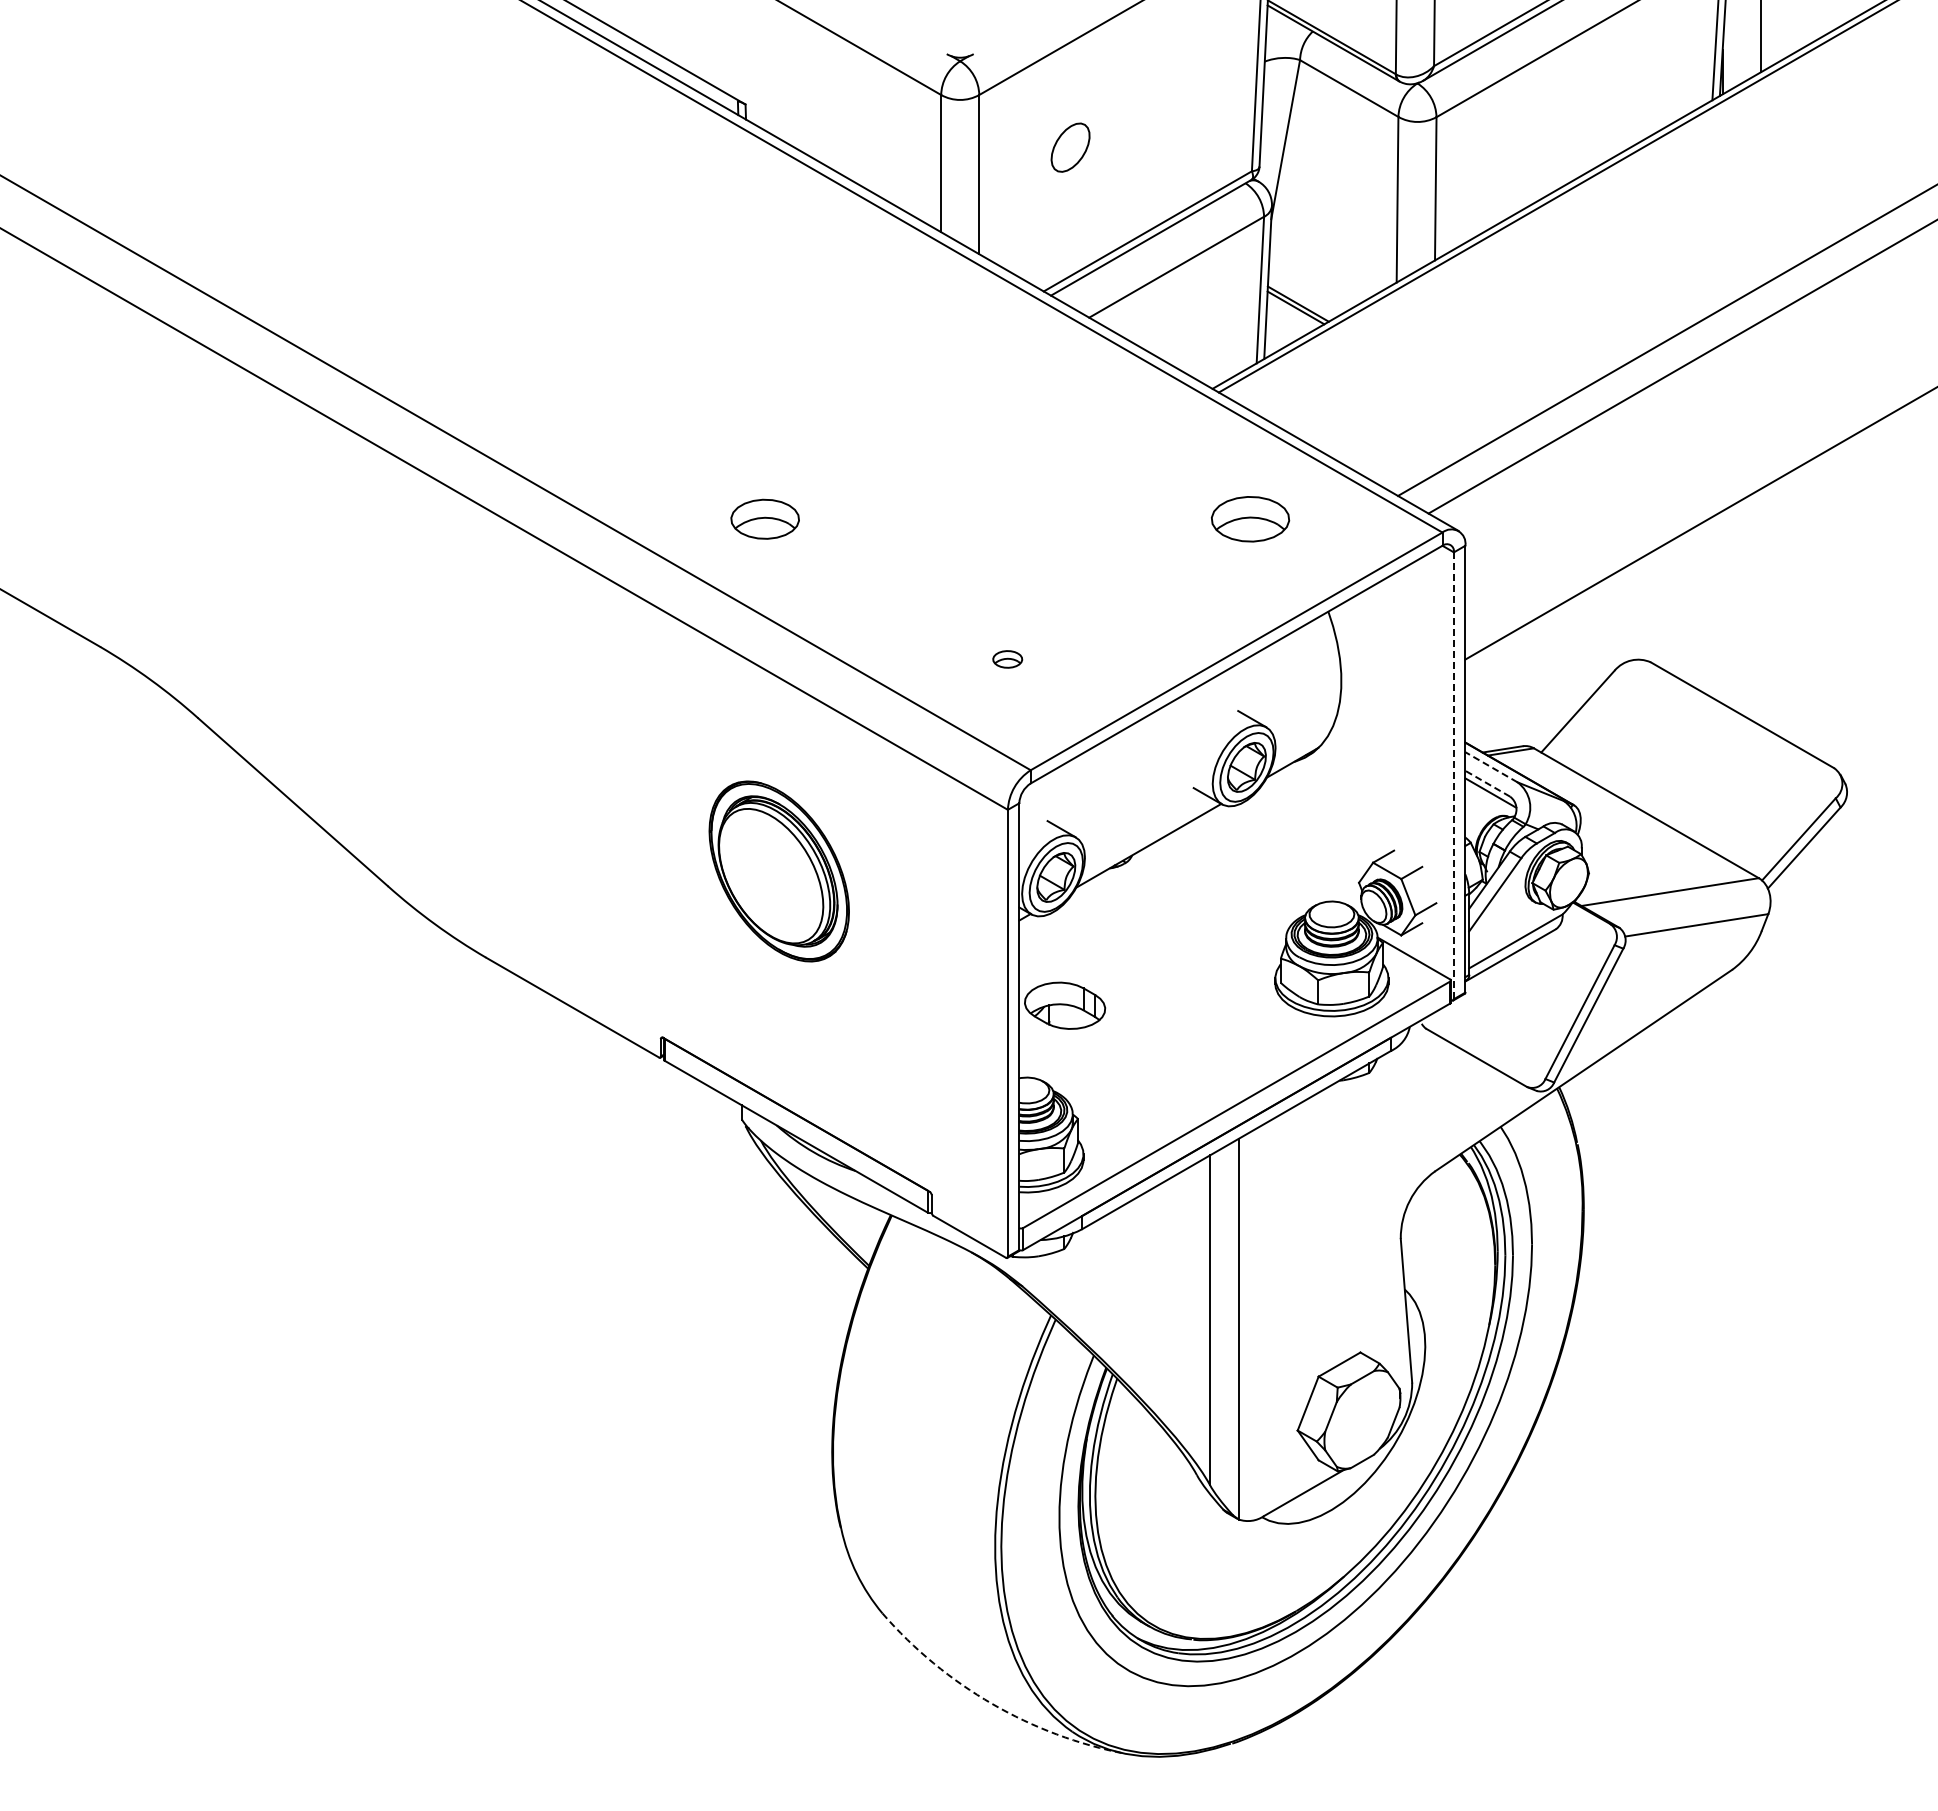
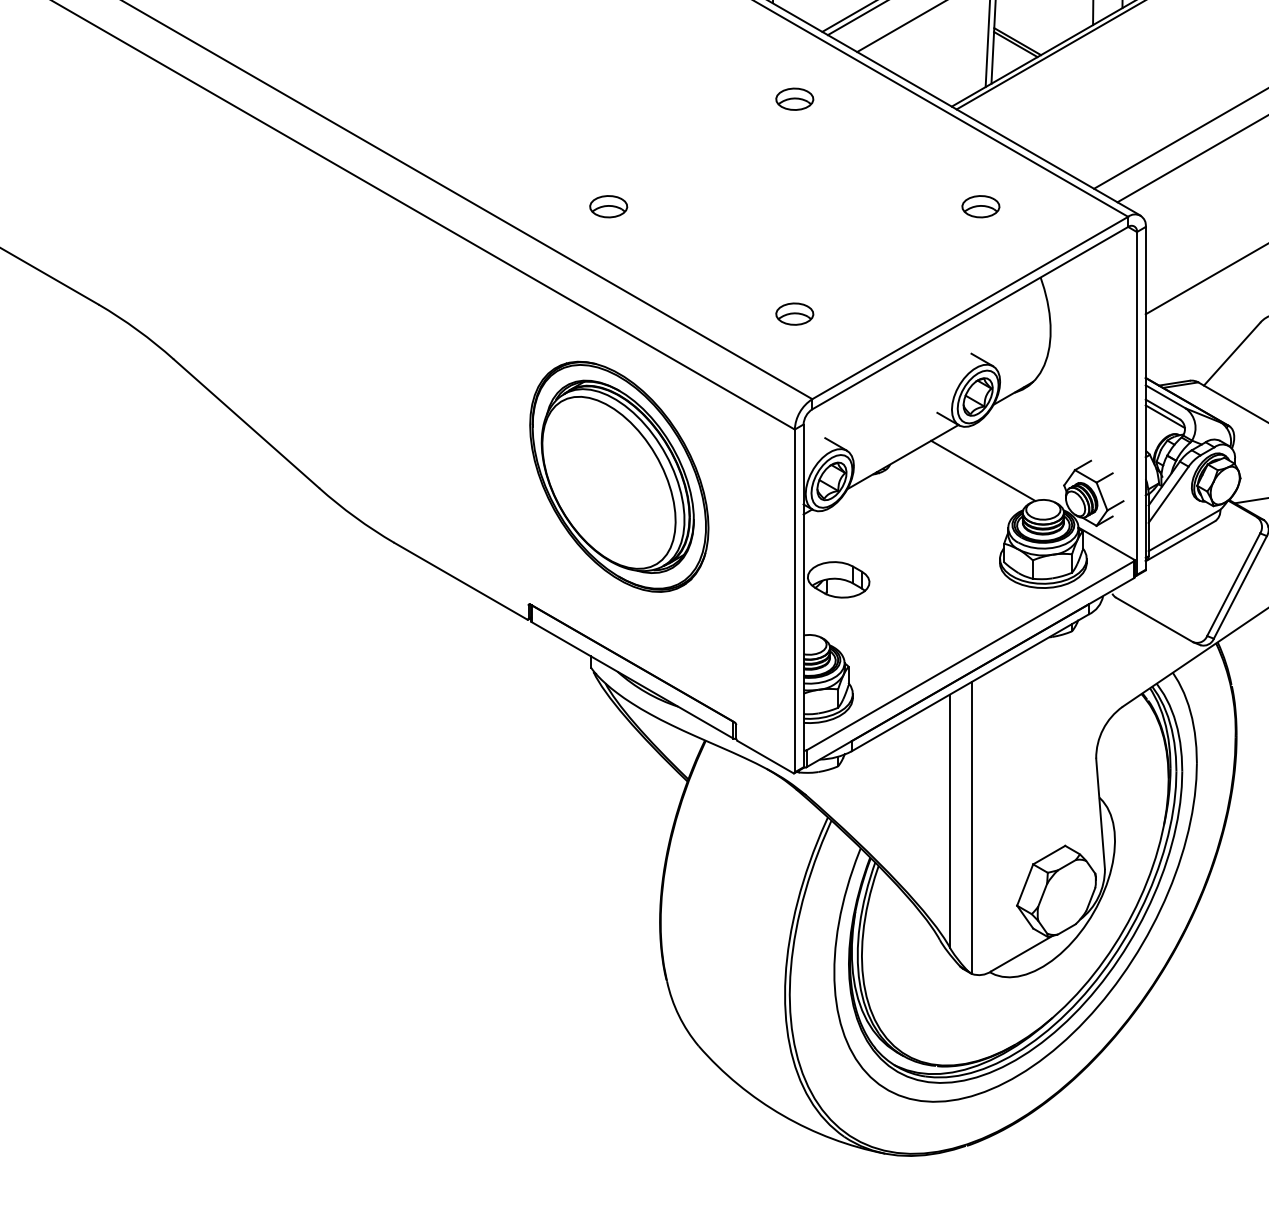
part: (1007, 379) -> (794, 99), added
part: (765, 519) -> (608, 206), size x0.71
part: (1250, 519) -> (980, 206), size x0.62
part: (1007, 659) -> (794, 314), size x1.67
line: (1491, 767) -> (1165, 397), dashed -> solid
line: (1453, 775) -> (1136, 403), dashed -> solid
line: (1487, 783) -> (1162, 409), dashed -> solid
line: (1253, 863) -> (983, 470), added
part: (779, 871) -> (619, 476), size x1.67
arc: (992, 1704) -> (783, 1115), dashed -> solid

